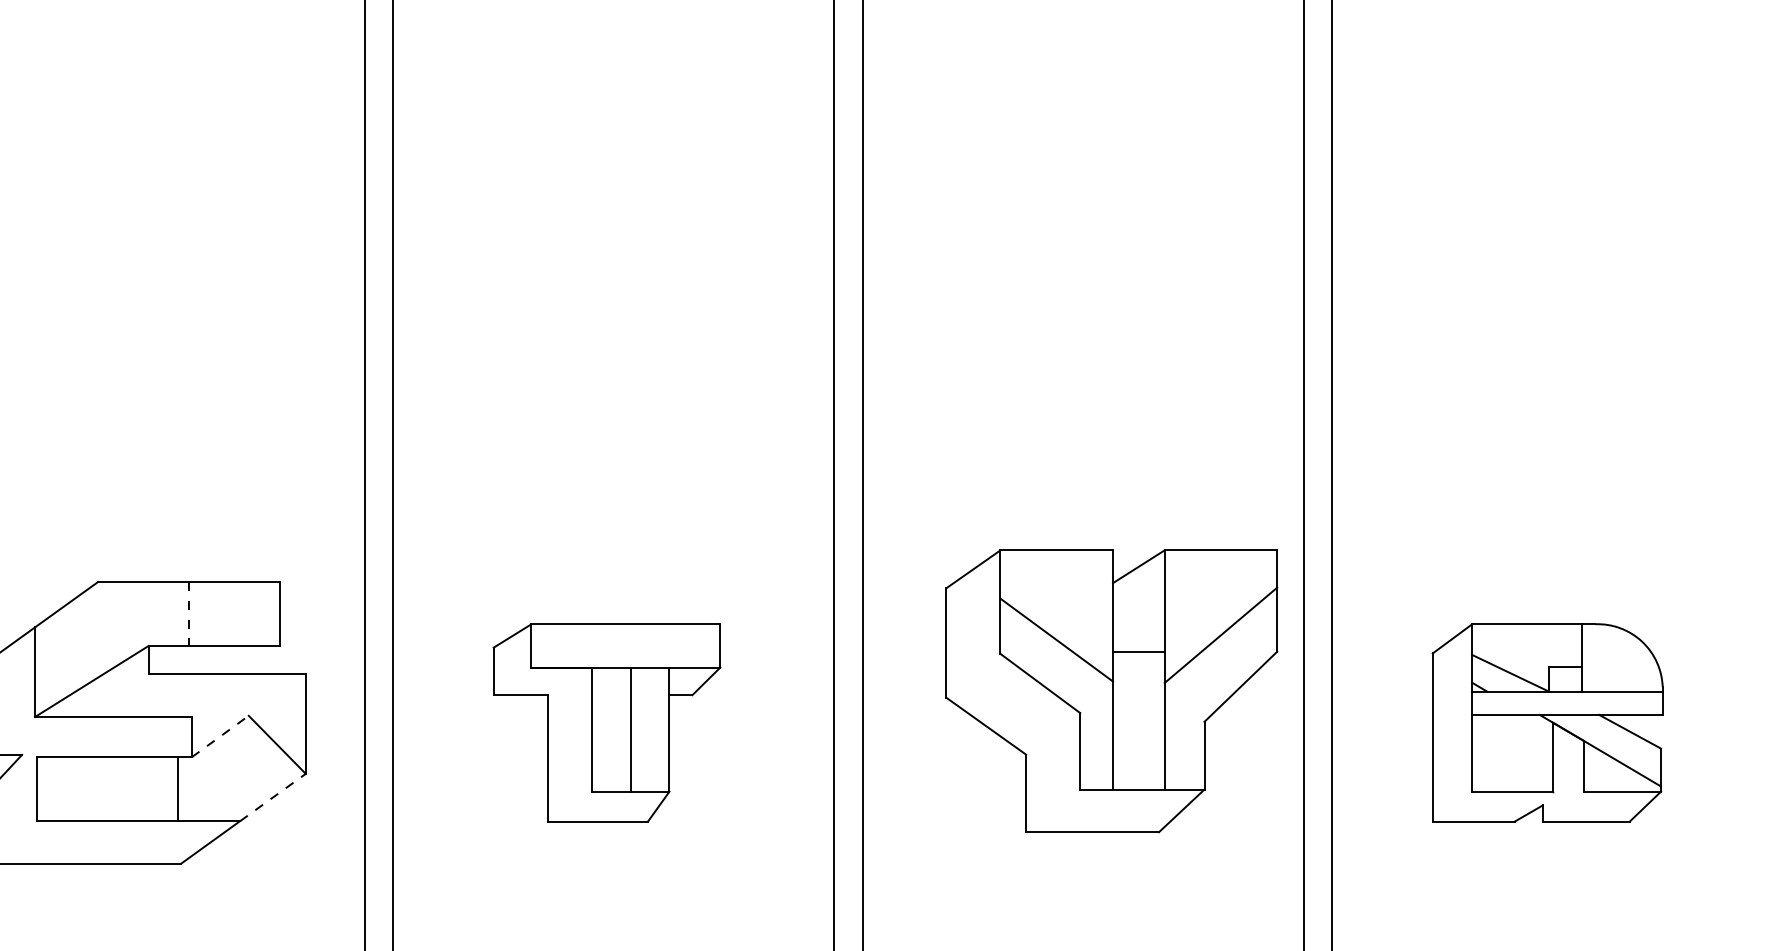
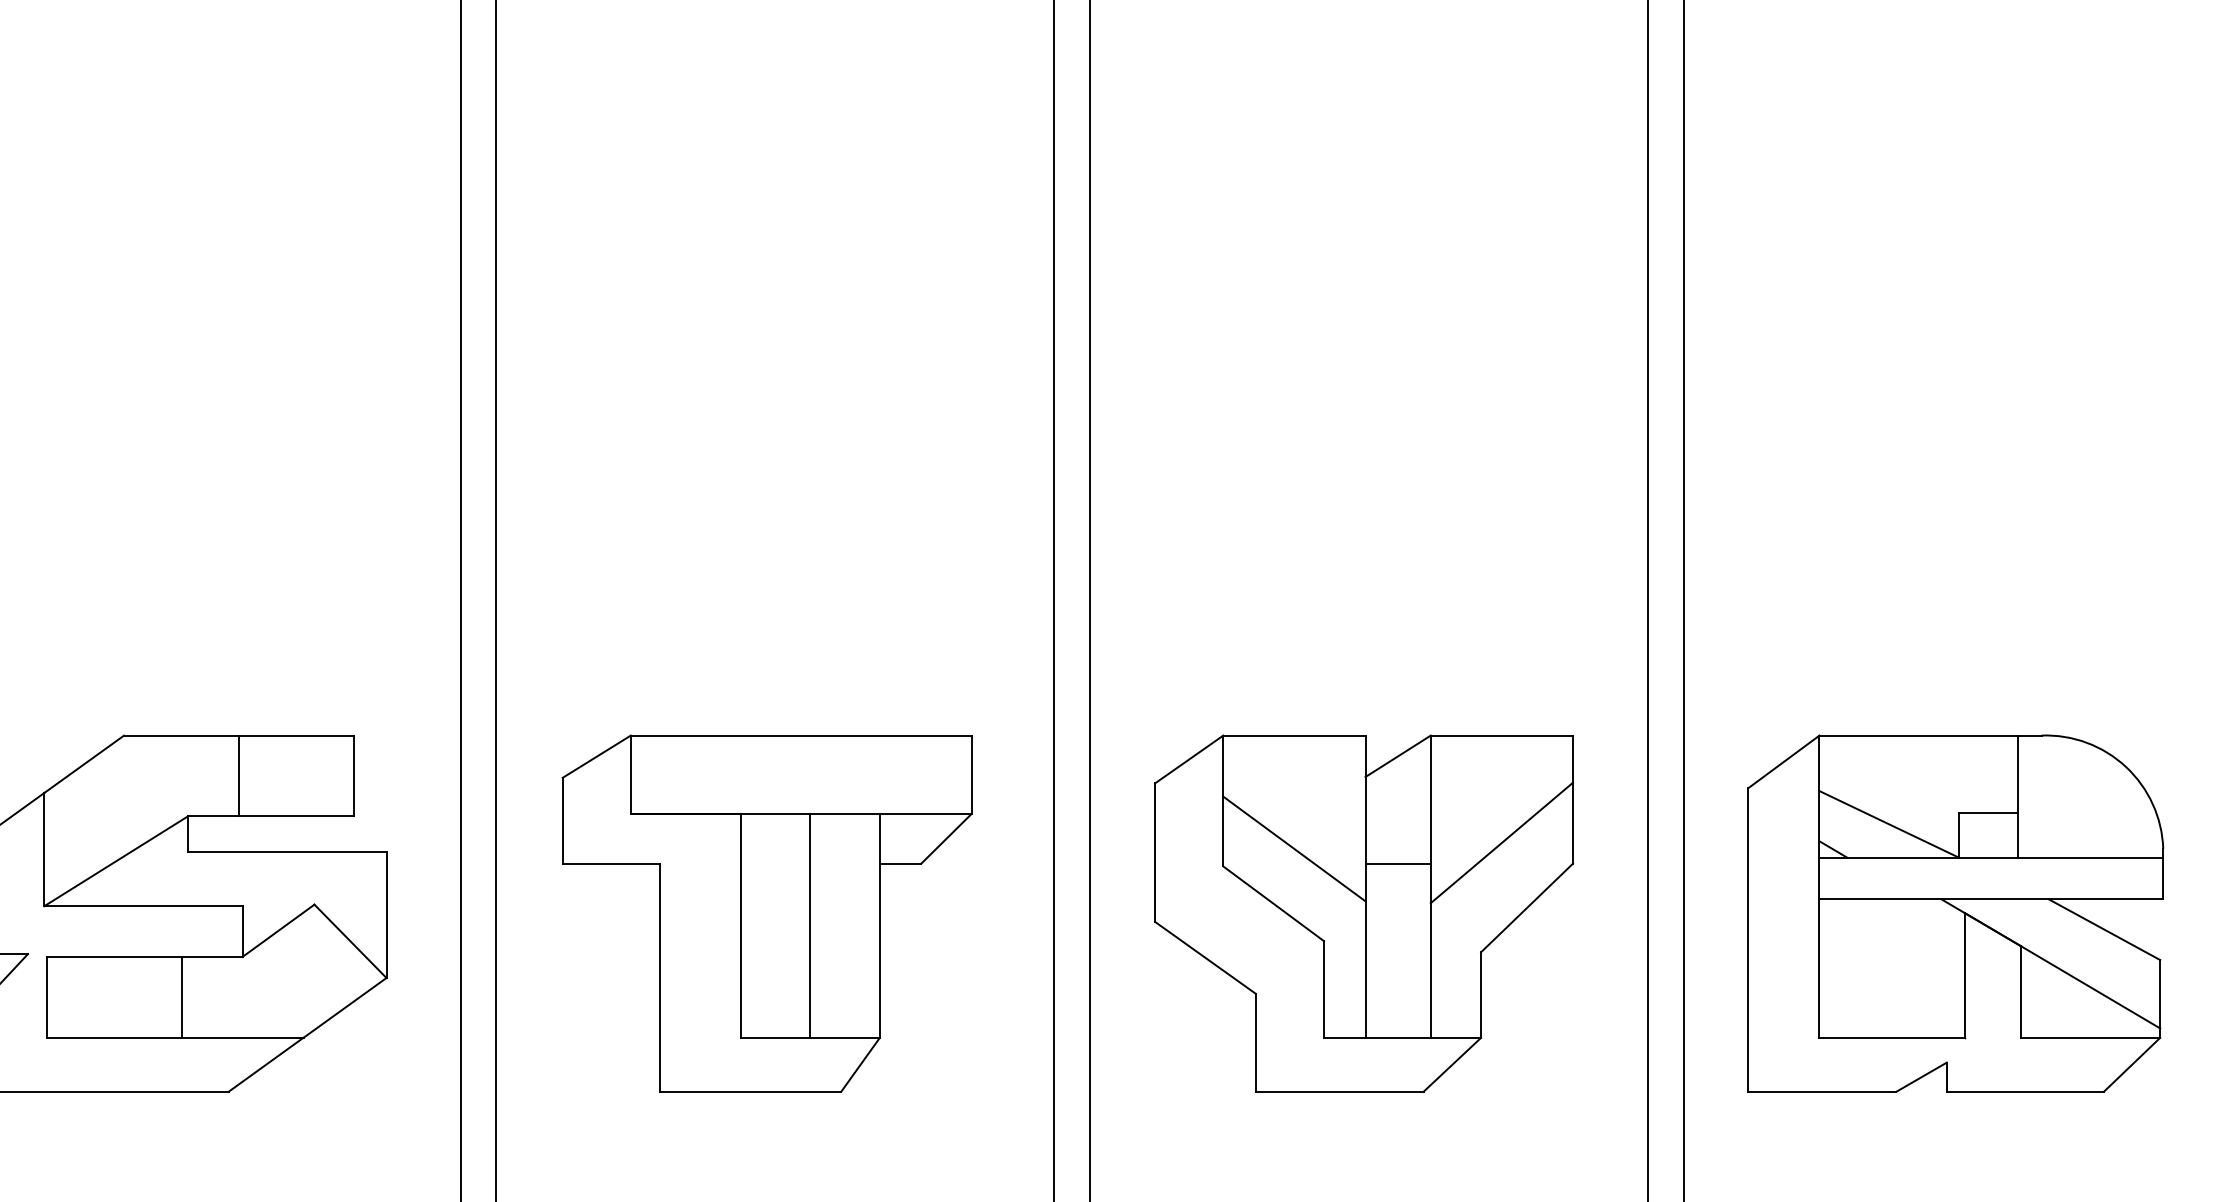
line: (189, 614) -> (239, 776), dashed -> solid
part: (1112, 691) -> (1364, 913), moved
part: (606, 722) -> (766, 913), size x1.43
part: (1547, 722) -> (1955, 913), size x1.43
line: (220, 736) -> (278, 930), dashed -> solid
line: (177, 788) -> (181, 996), moved
line: (273, 797) -> (345, 1007), dashed -> solid

